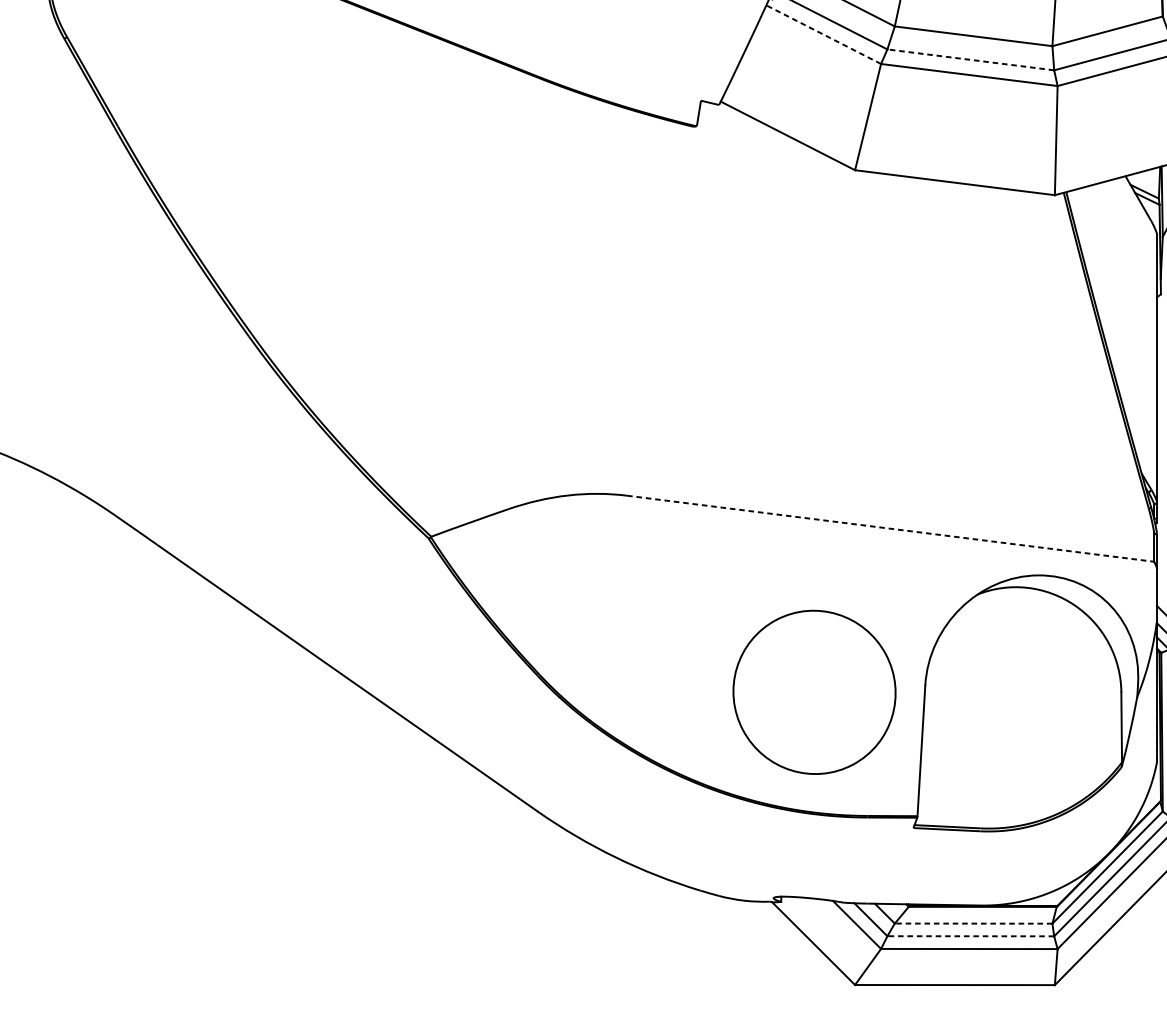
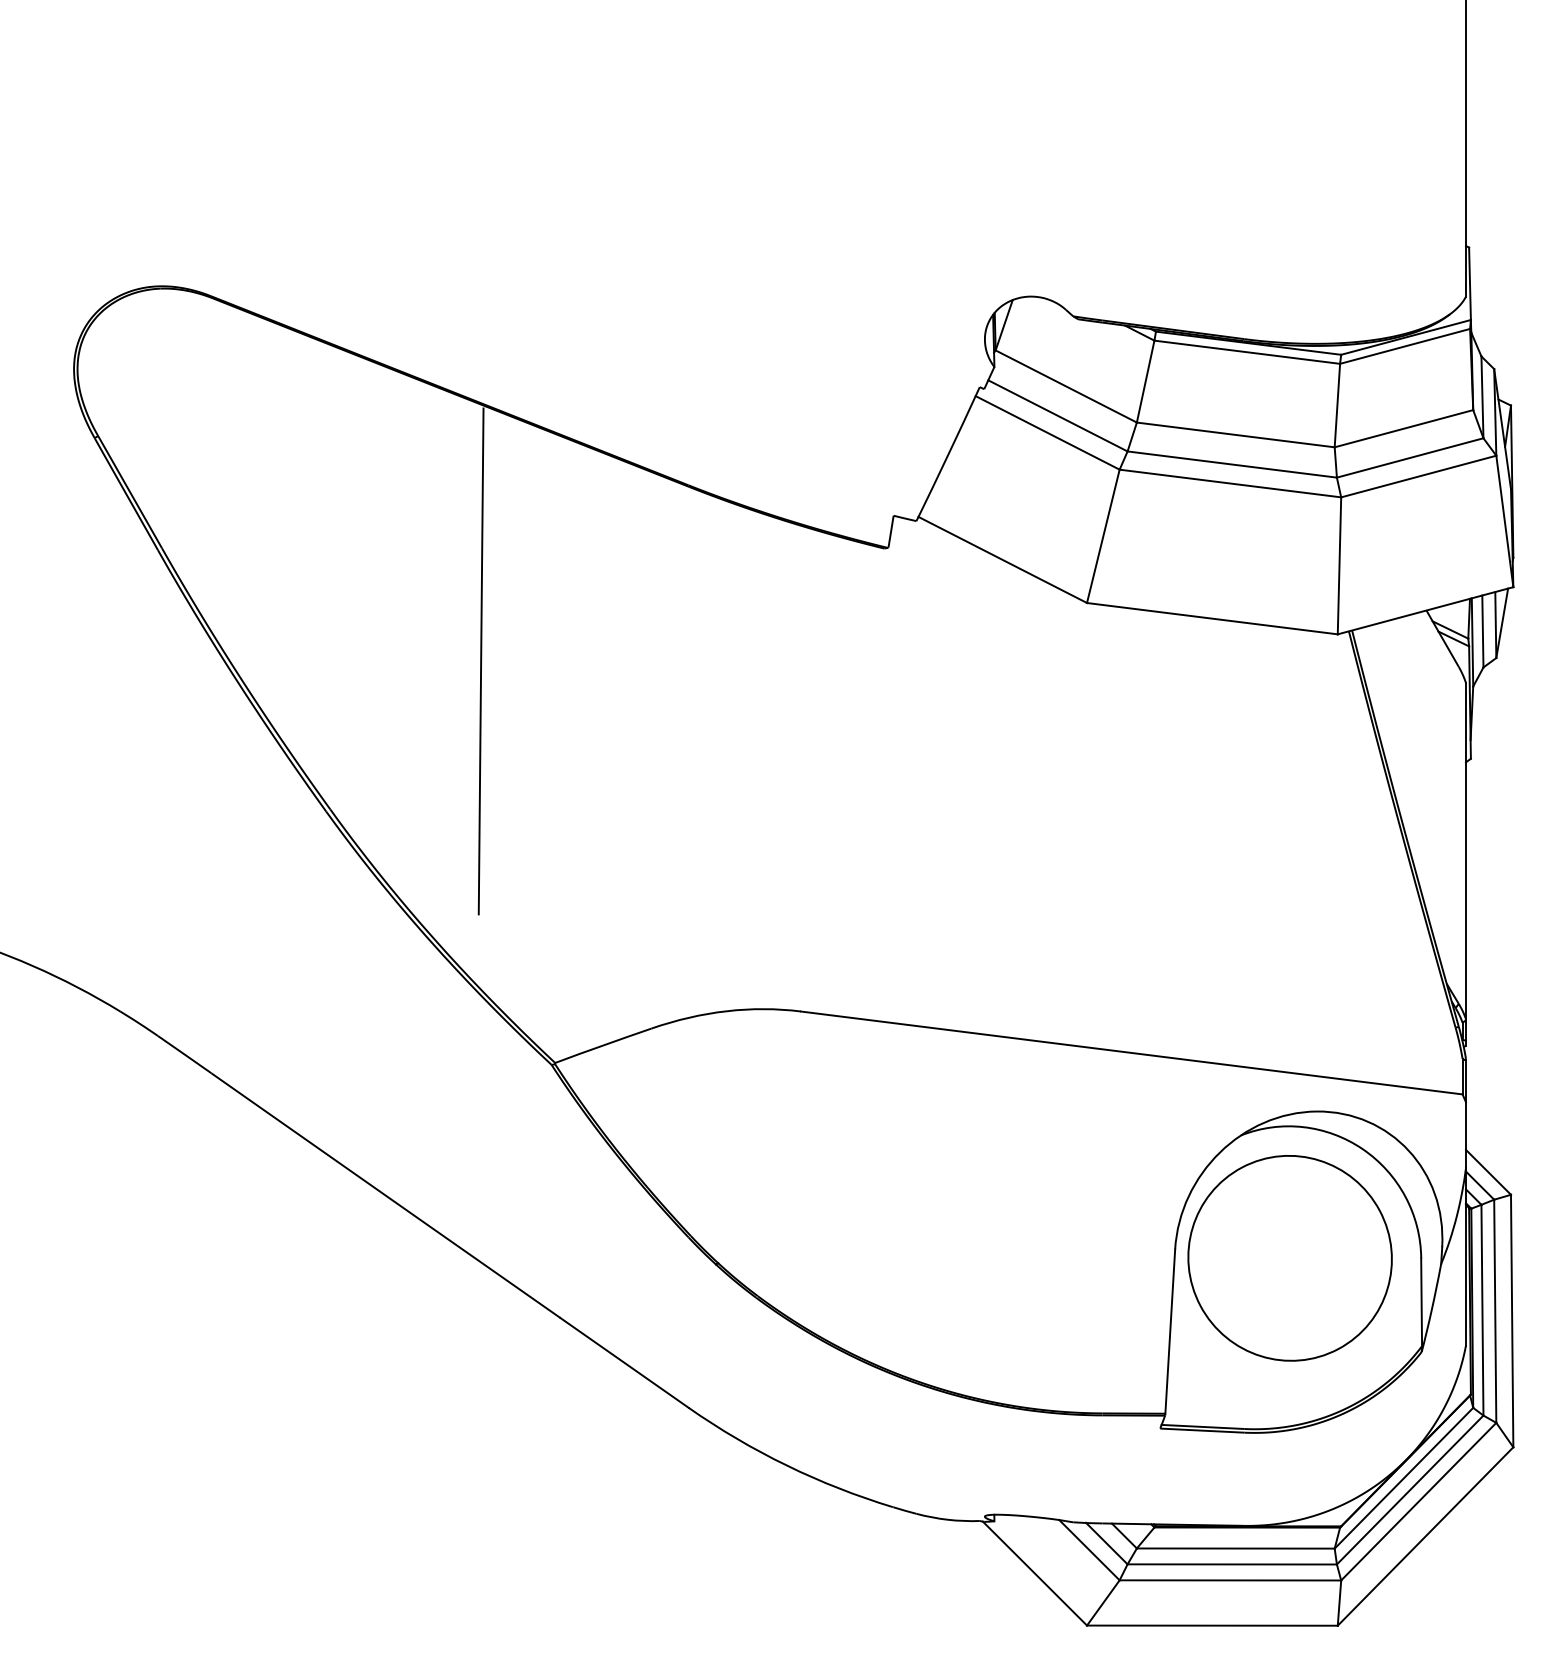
line: (823, 34) -> (1047, 432), dashed -> solid
line: (970, 59) -> (1231, 464), dashed -> solid
line: (371, 216) -> (480, 661), added
line: (891, 529) -> (1132, 1053), dashed -> solid
part: (814, 692) -> (1289, 1258), moved
line: (973, 923) -> (1235, 1548), dashed -> solid
line: (970, 936) -> (1232, 1564), dashed -> solid

